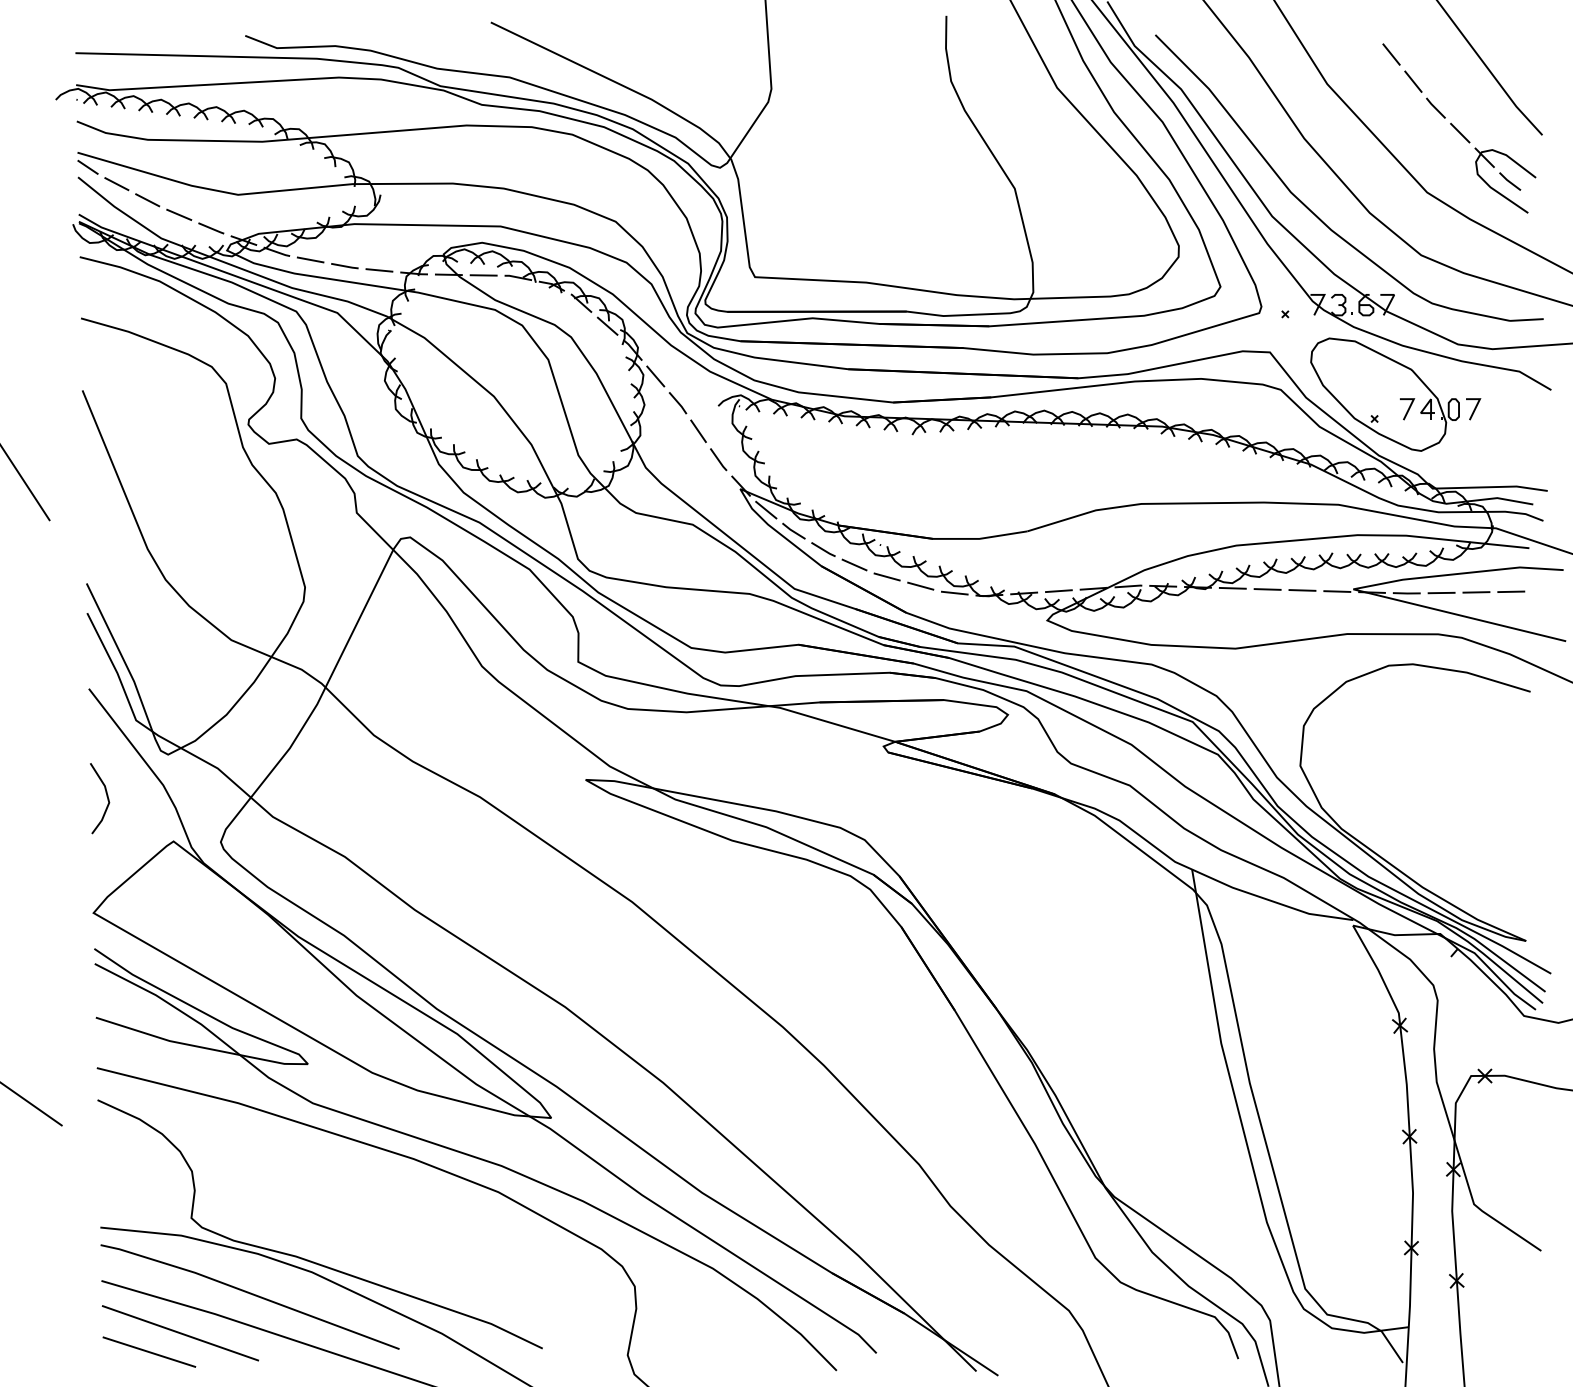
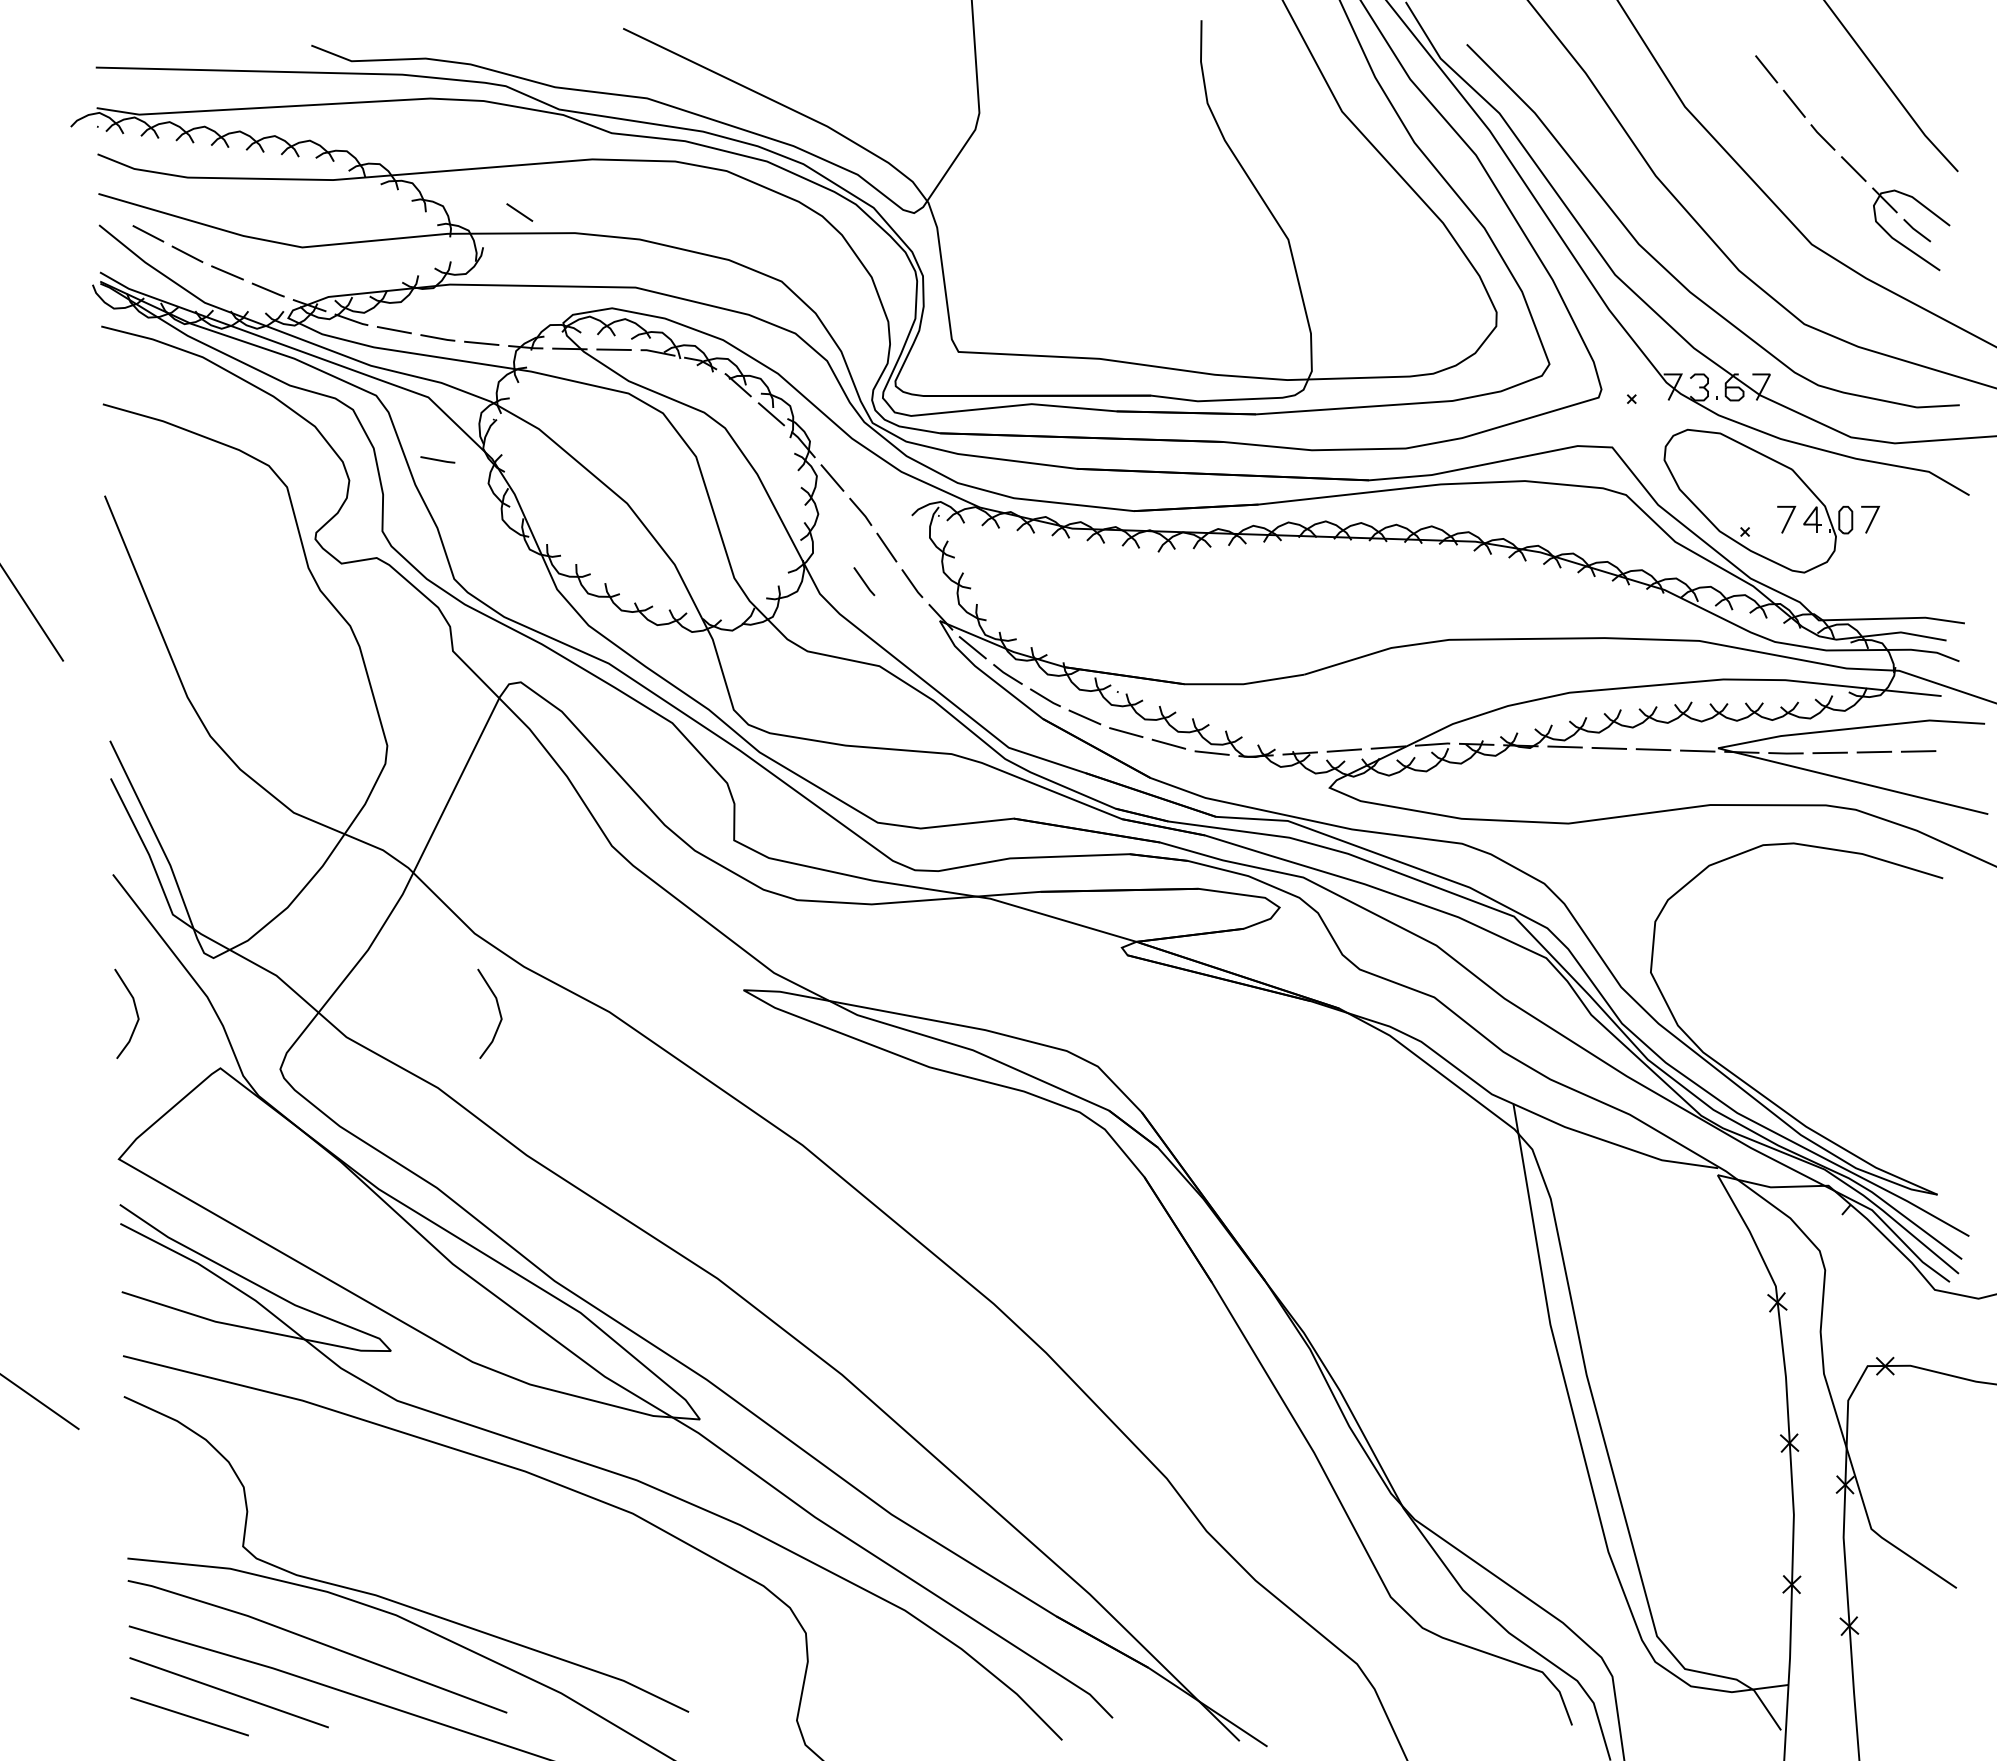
line: (87, 167) -> (519, 212), moved
line: (344, 361) -> (437, 459), added
line: (680, 457) -> (864, 581), added
line: (392, 796) -> (498, 1011), added

